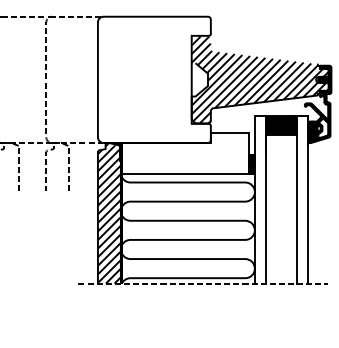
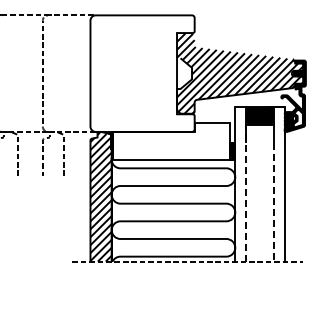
line: (265, 208) -> (245, 192), solid -> dashed
line: (297, 219) -> (274, 202), solid -> dashed

